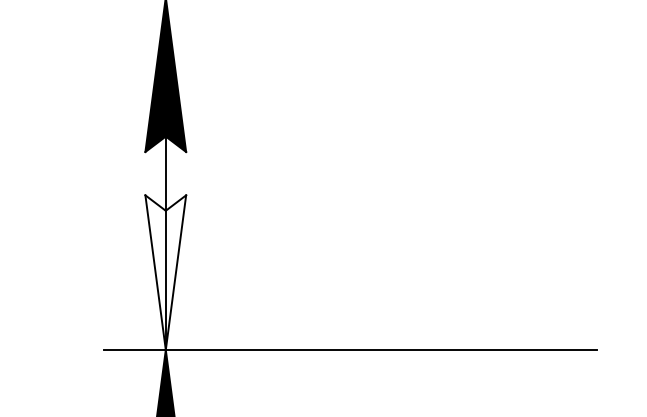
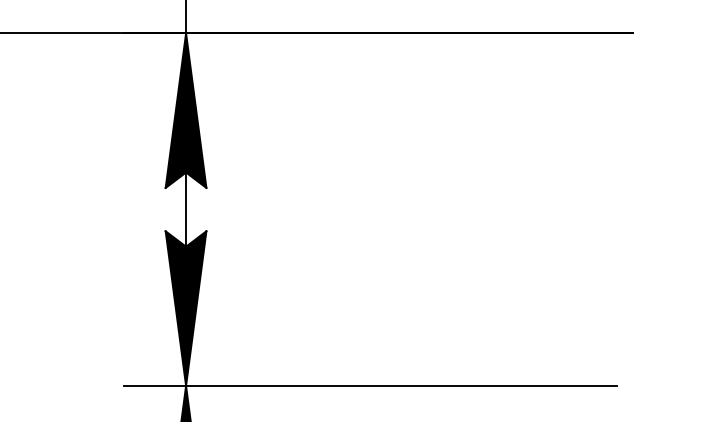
fill: (165, 272) -> (185, 308), added

